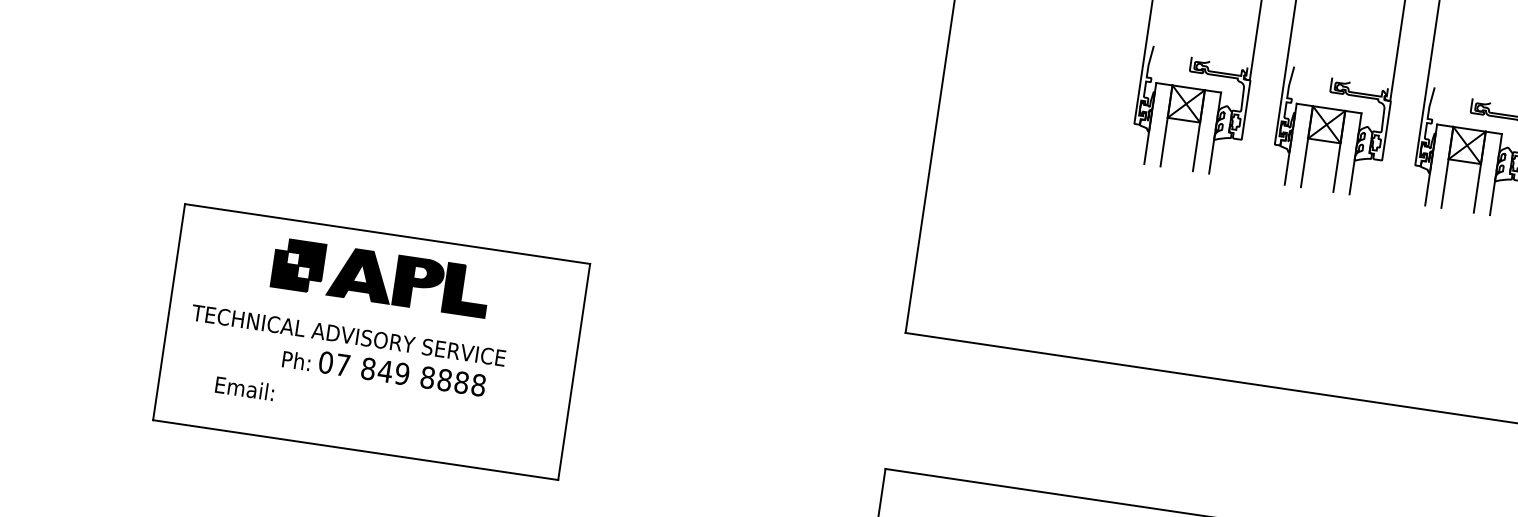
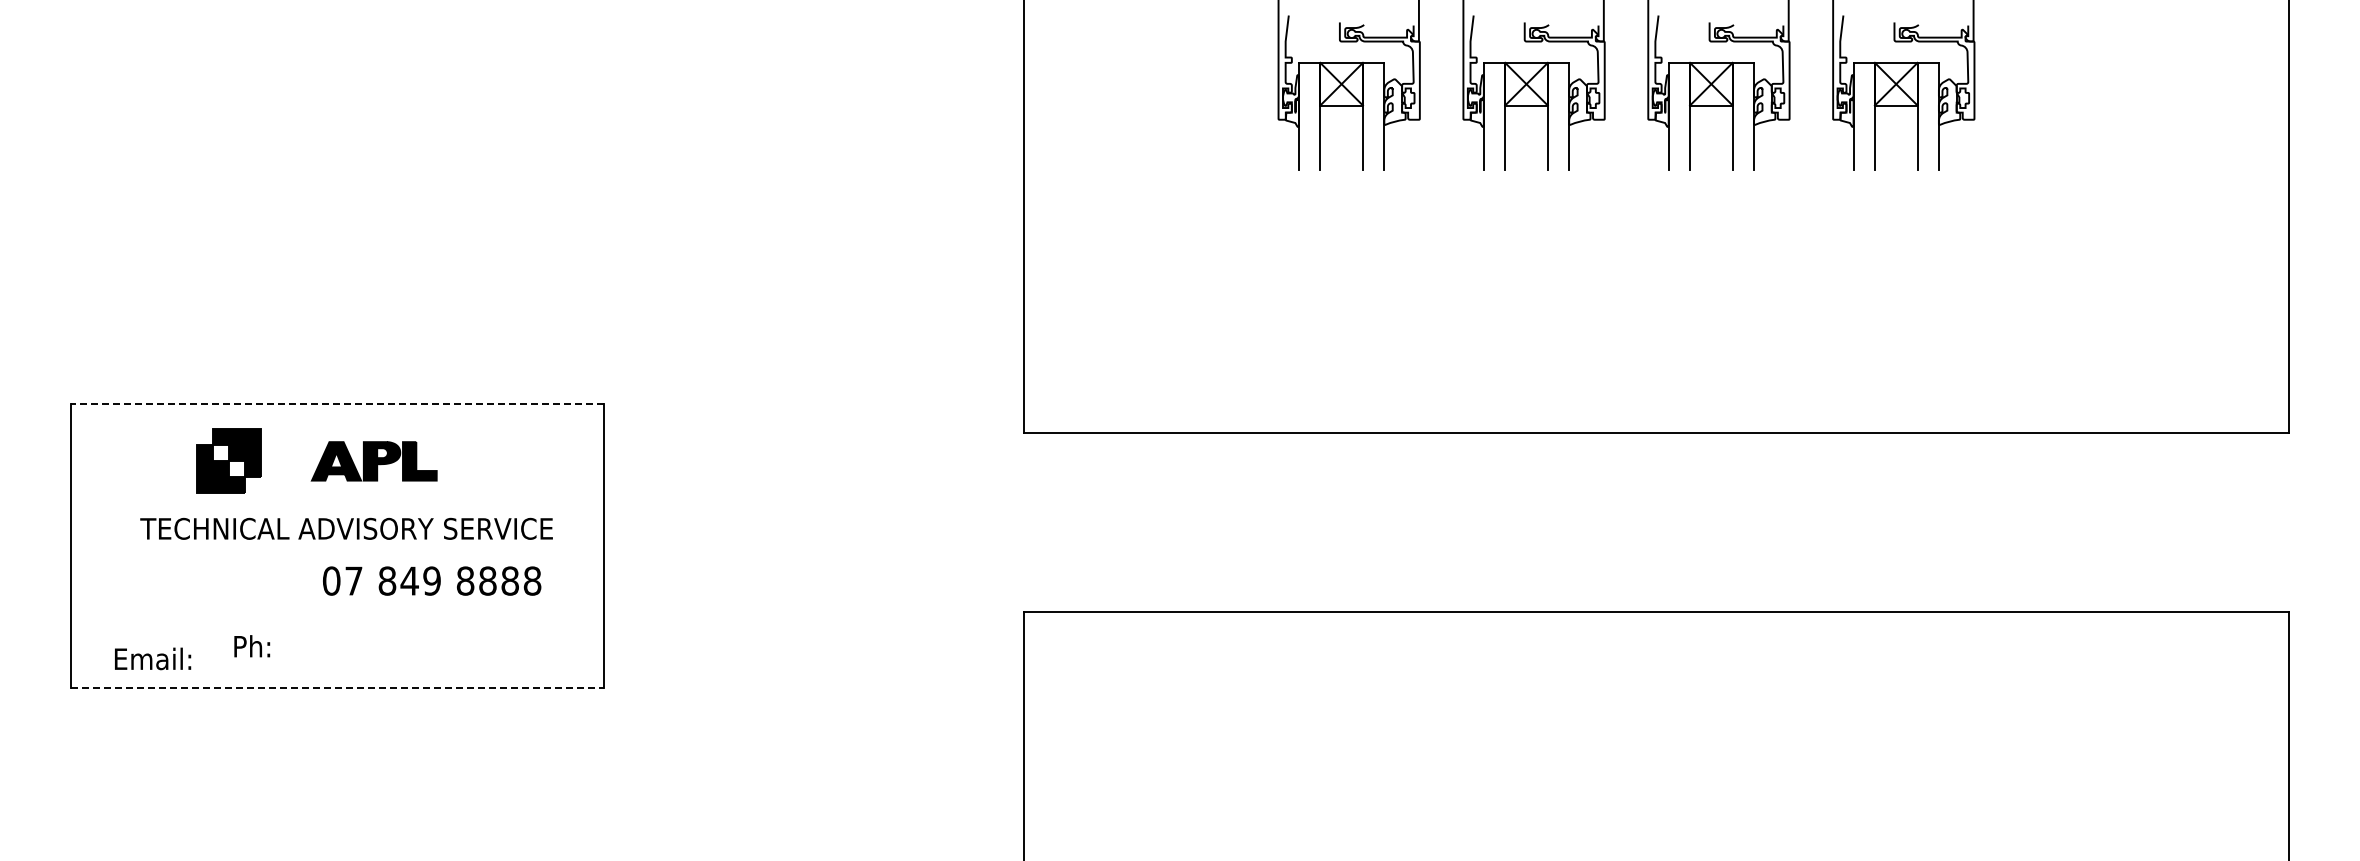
line: (387, 233) -> (337, 403), solid -> dashed
part: (409, 282) -> (374, 461), size x0.6
text: (348, 335) -> (346, 528), moved
text: (296, 360) -> (252, 646), moved
text: (402, 373) -> (432, 580), moved
text: (245, 388) -> (153, 658), moved
line: (355, 450) -> (337, 688), solid -> dashed

